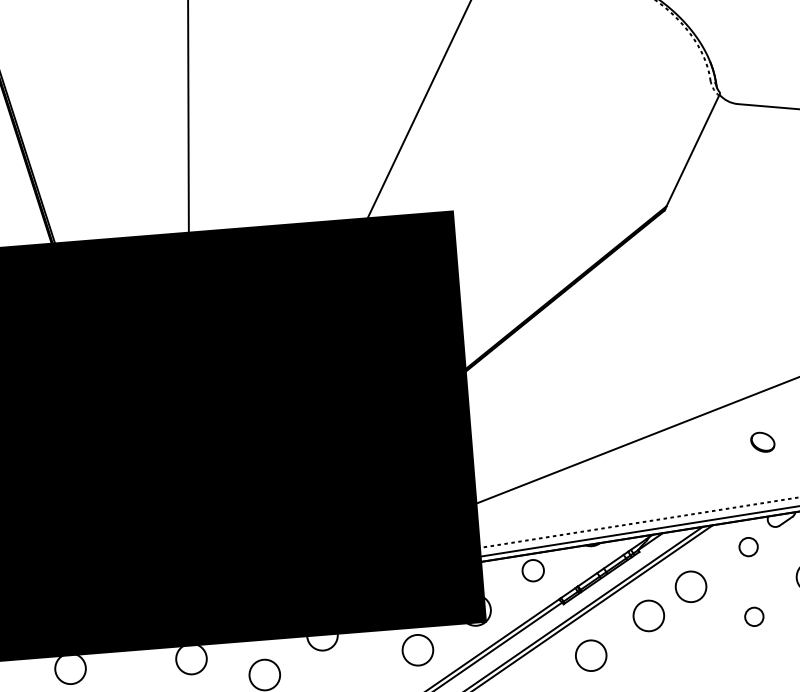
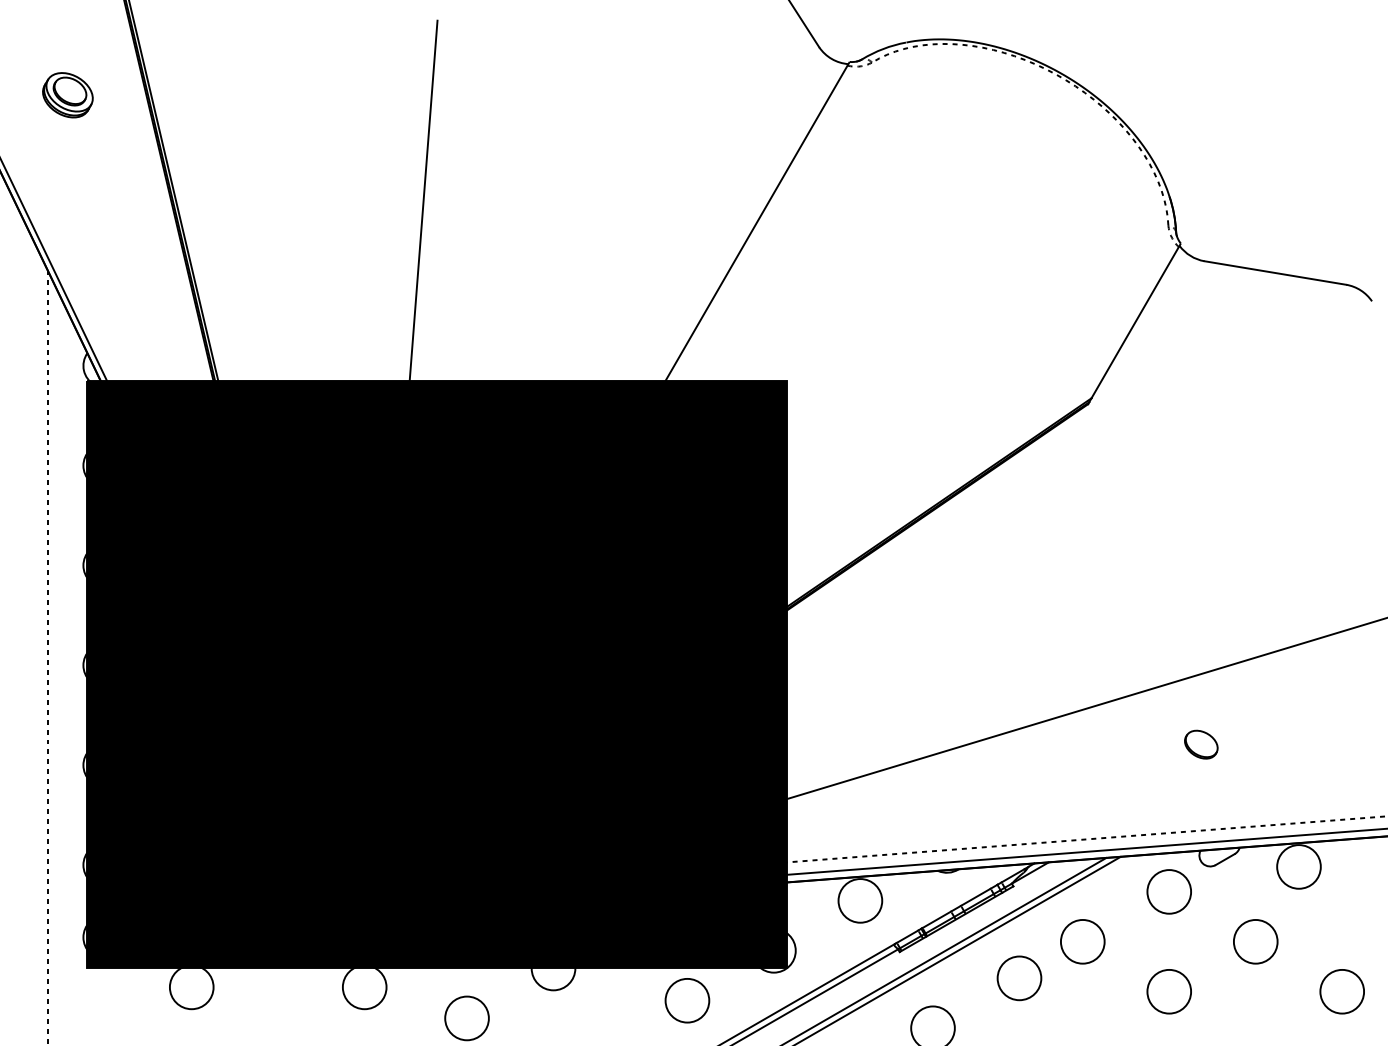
circle: (748, 546) -> (1168, 891), size x1.67
circle: (533, 570) -> (860, 900), size x1.43
circle: (754, 616) -> (1169, 991), size x1.67

